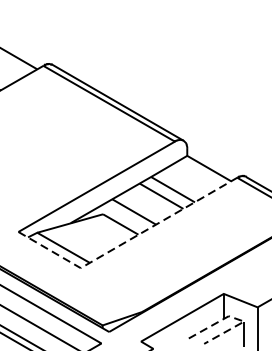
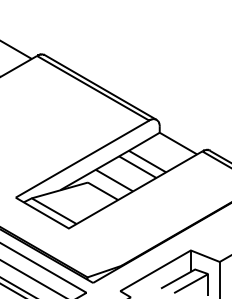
line: (127, 241) -> (108, 205), dashed -> solid
line: (236, 318) -> (201, 271), dashed -> solid

